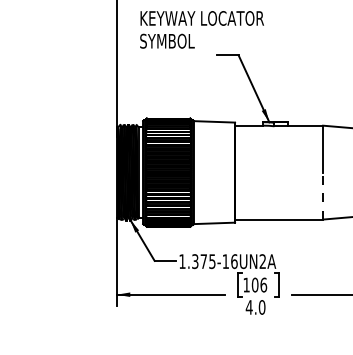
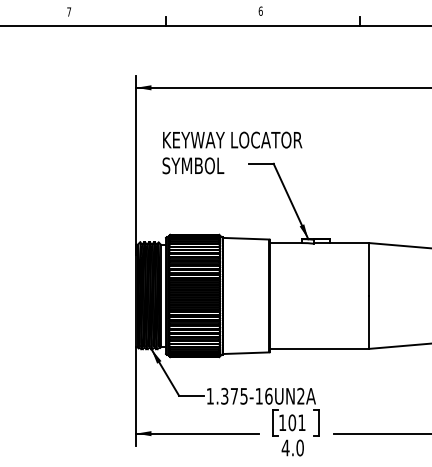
text: (202, 29) -> (232, 152), moved
line: (322, 195) -> (368, 321), dashed -> solid
text: (263, 284) -> (301, 422), 106 -> 101

